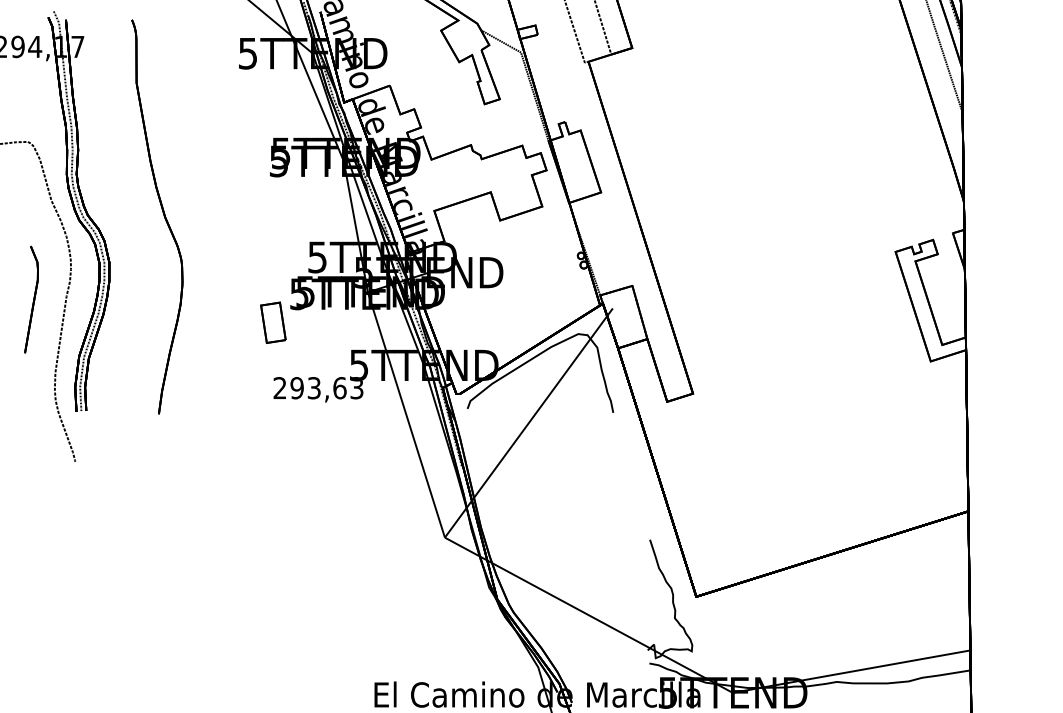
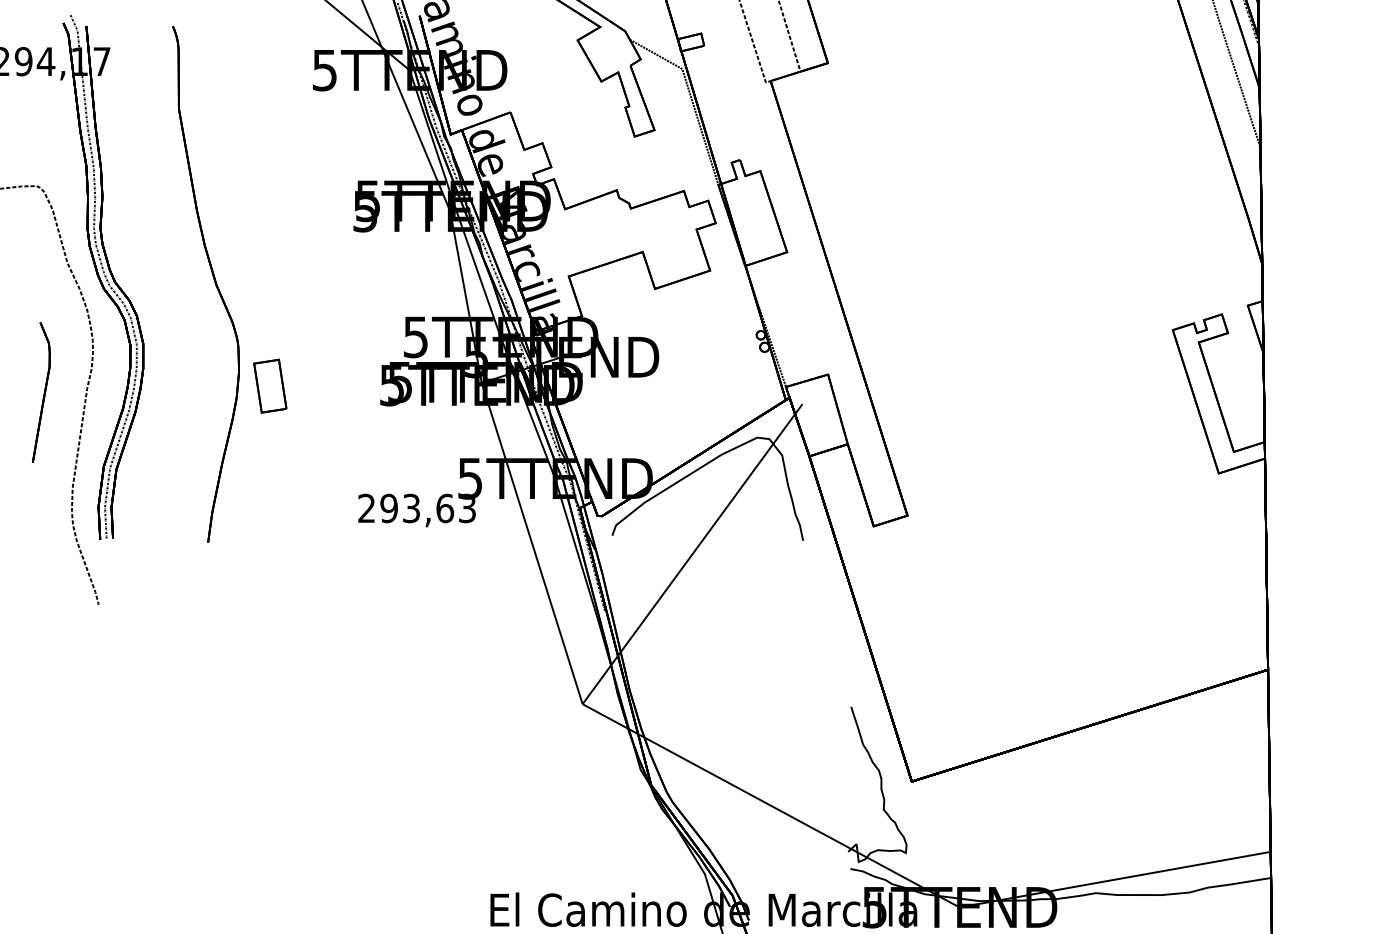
part: (273, 322) -> (270, 385), moved

